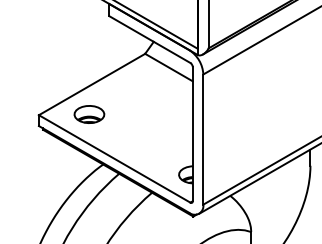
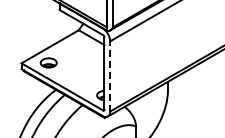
line: (203, 137) -> (110, 75), solid -> dashed

